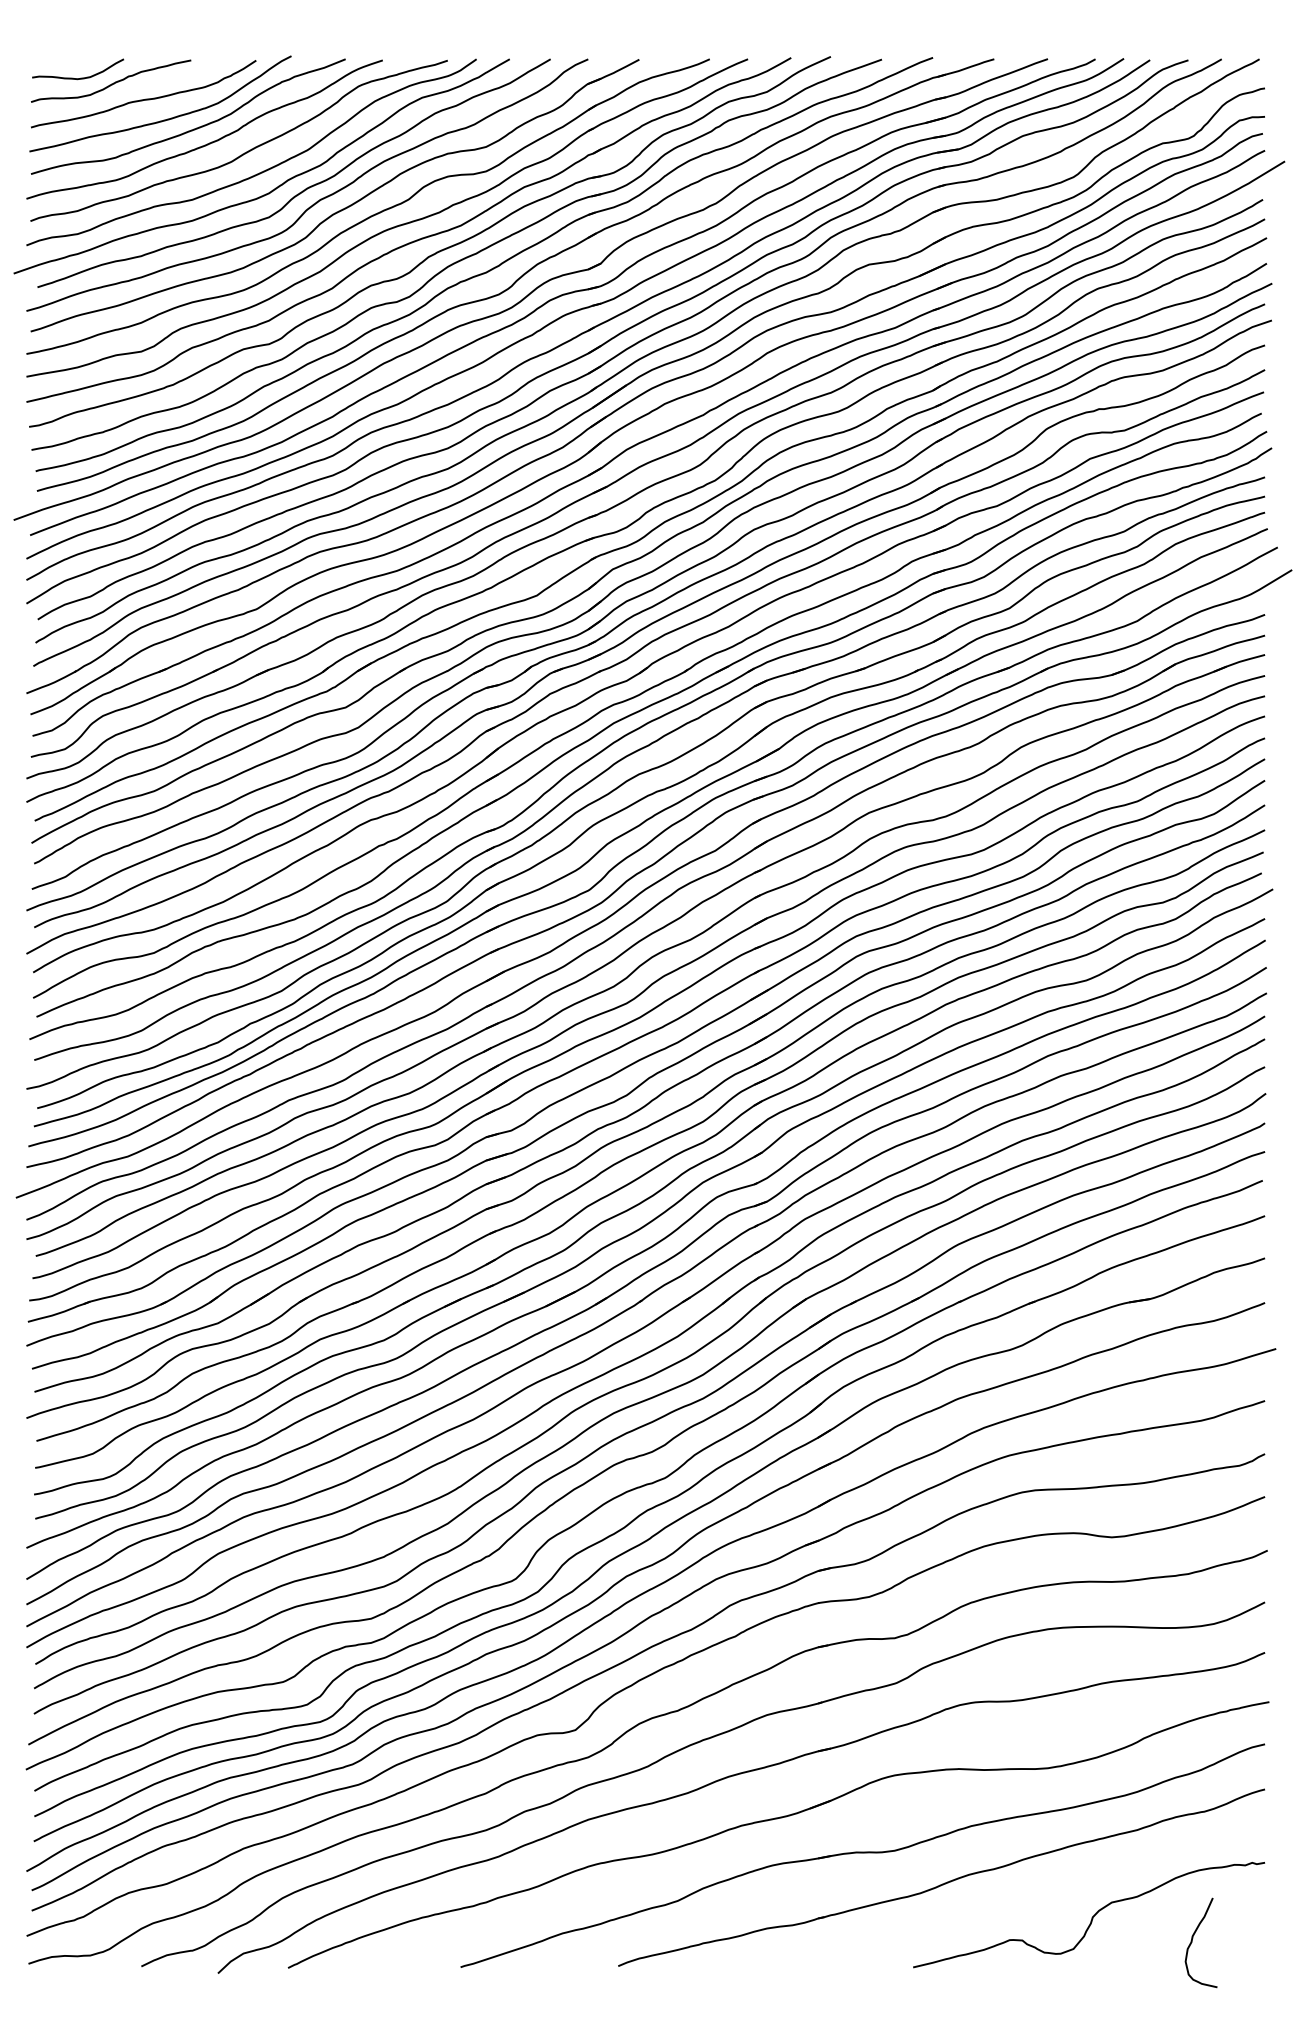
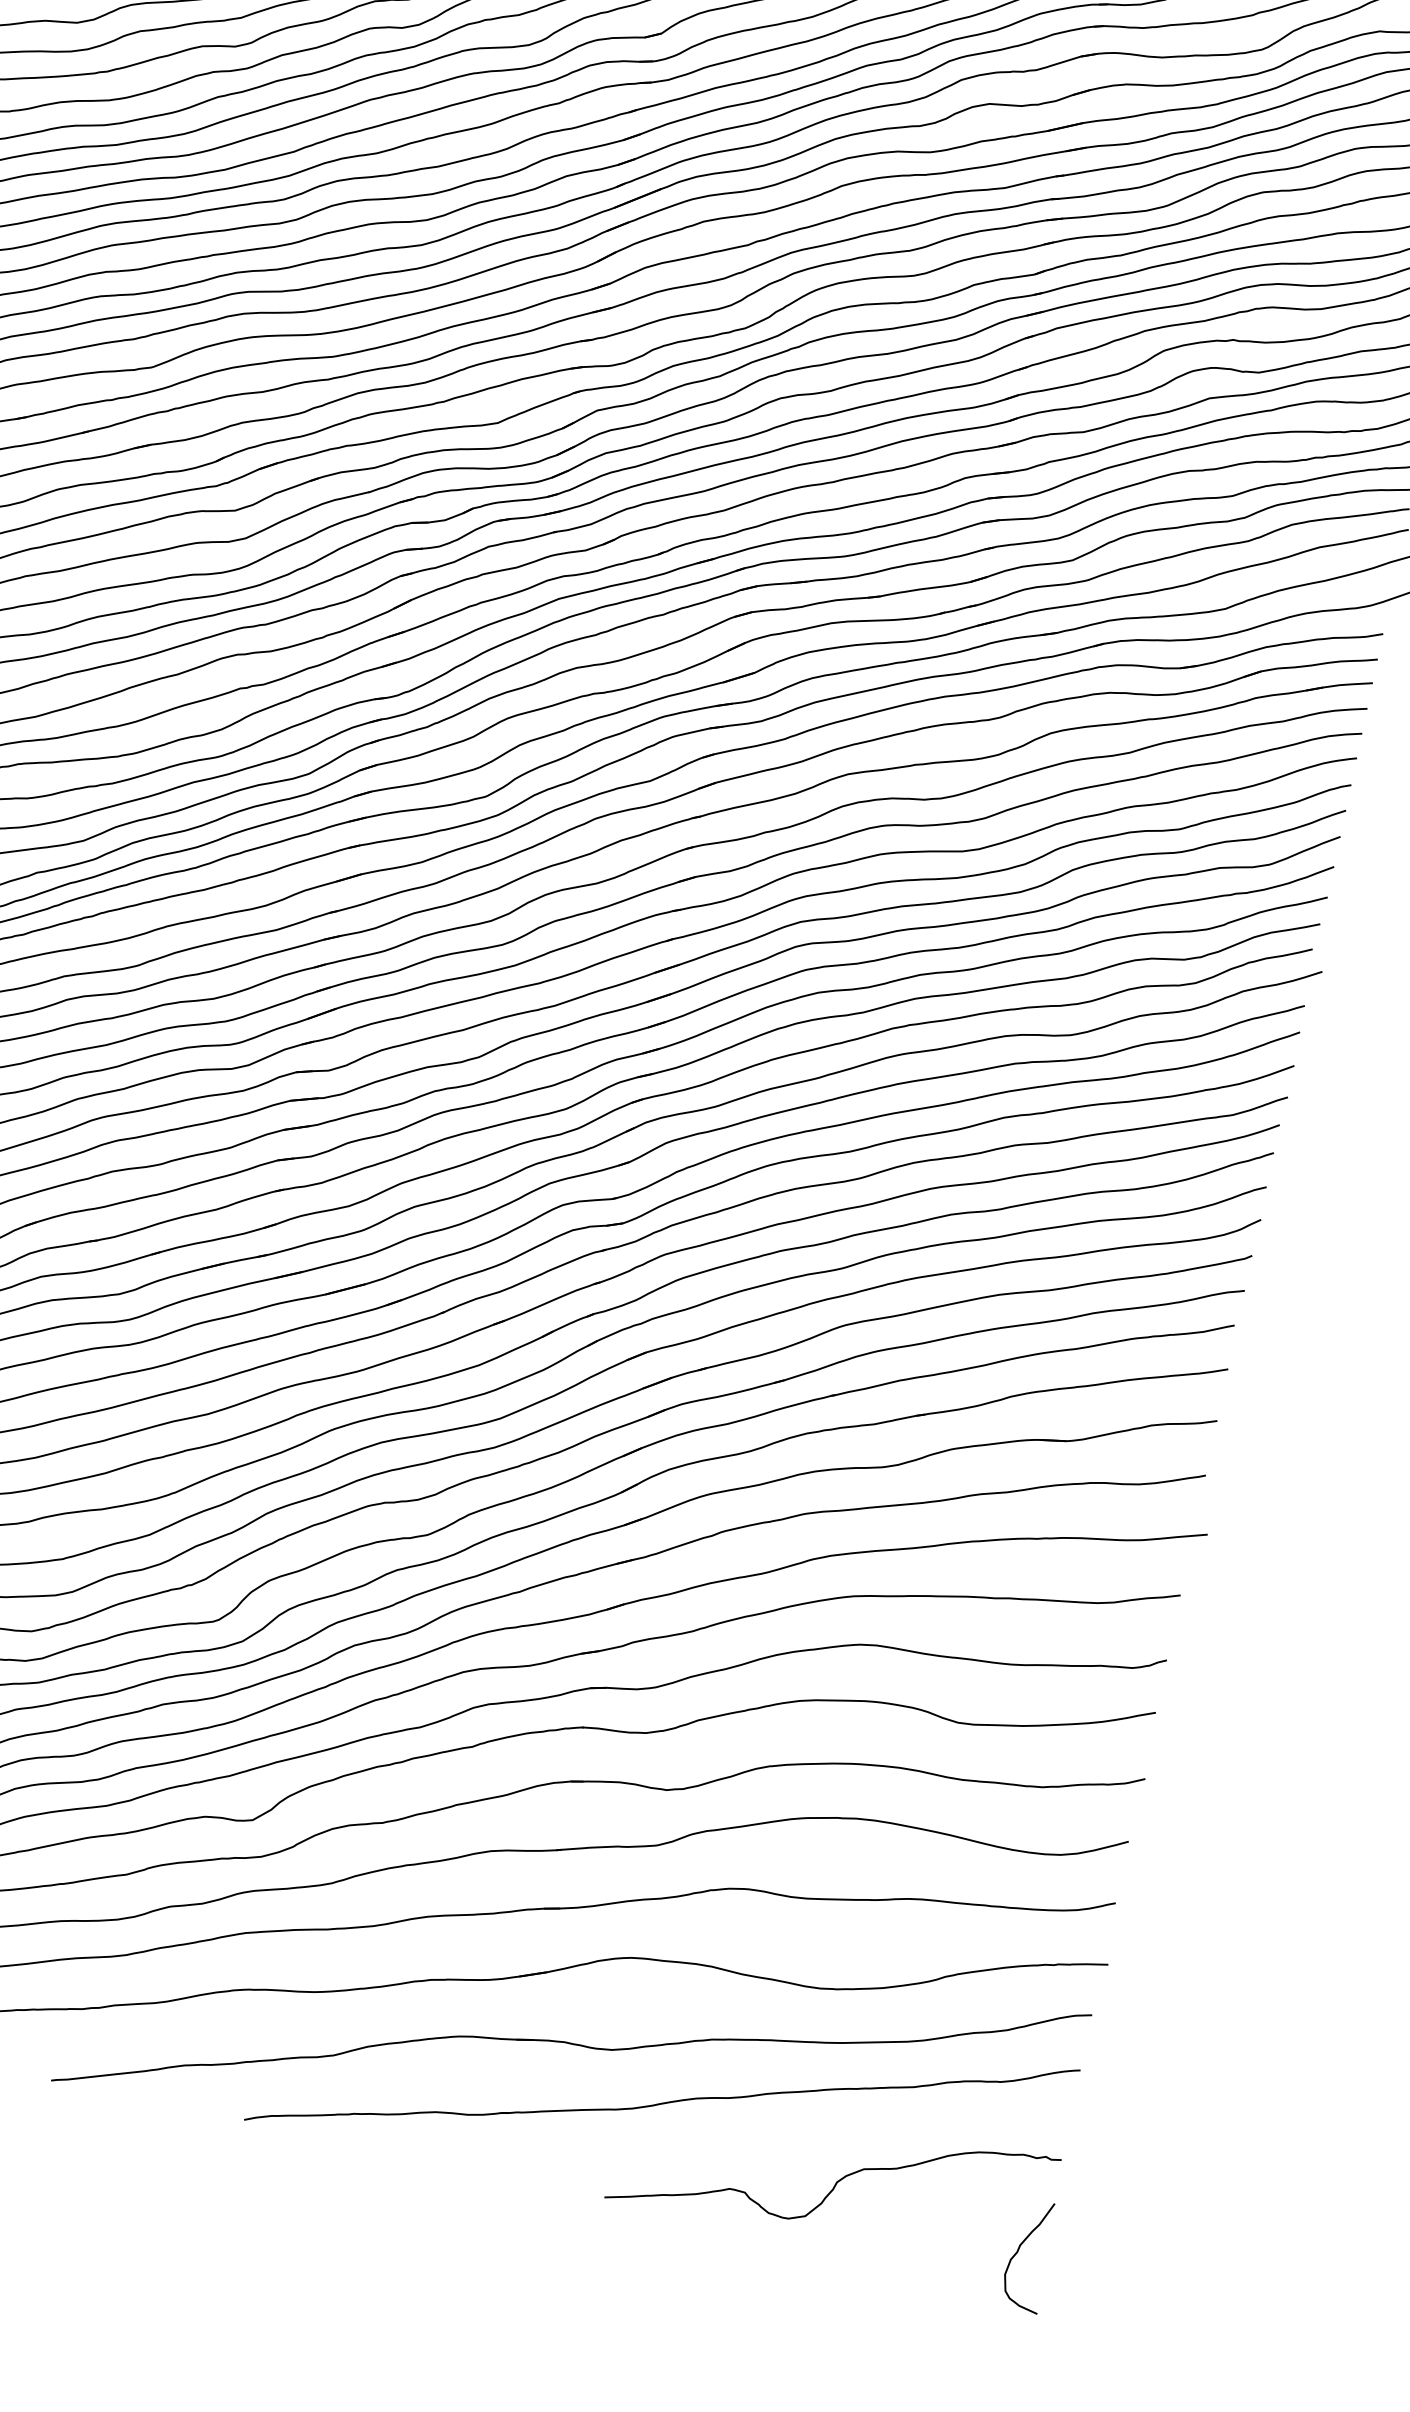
curve: (1192, 1942) -> (1018, 2252), moved

